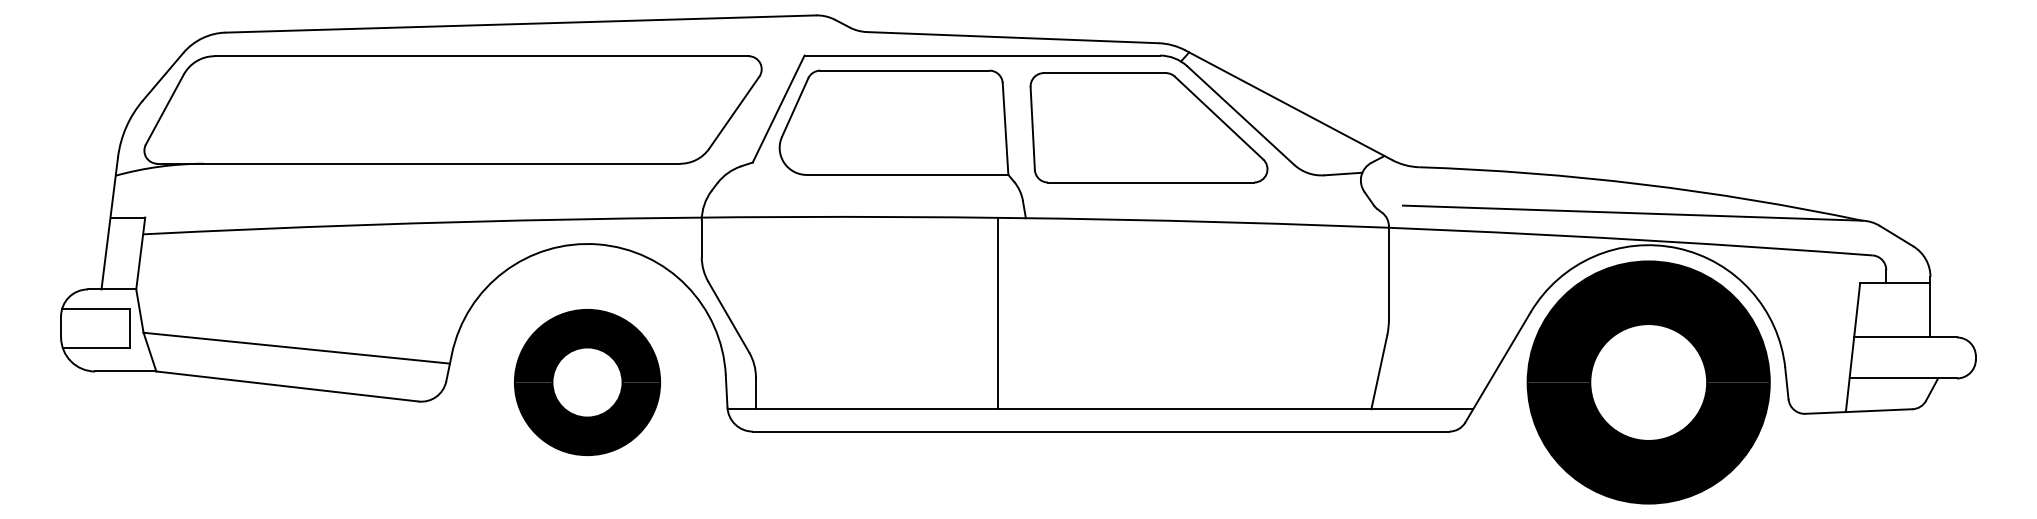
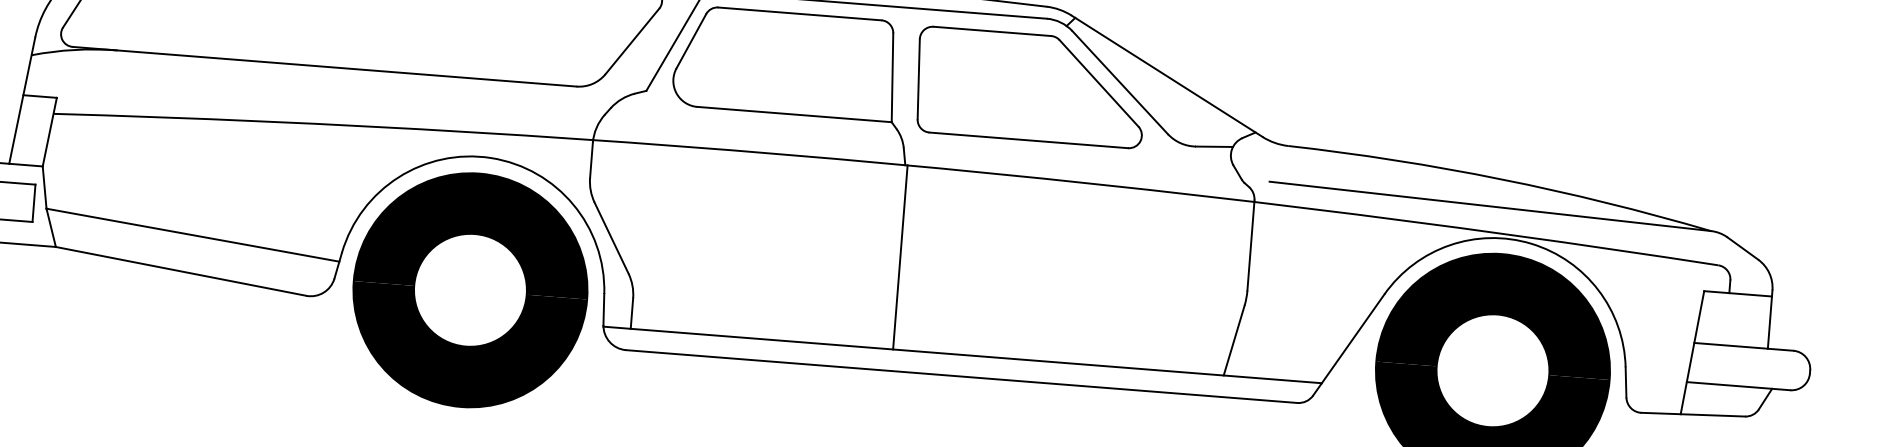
line: (998, 313) -> (900, 257), moved
part: (587, 382) -> (470, 290), size x1.67

